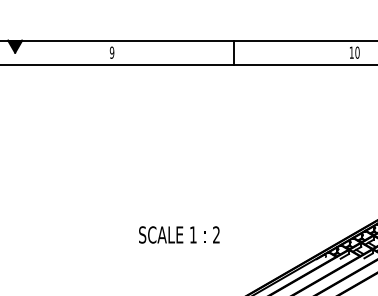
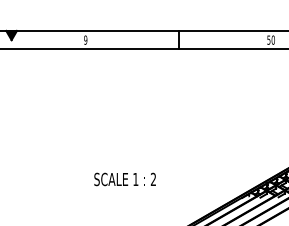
text: (351, 51) -> (268, 39), 10 -> 50
text: (178, 234) -> (124, 179), moved

